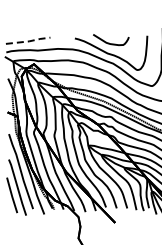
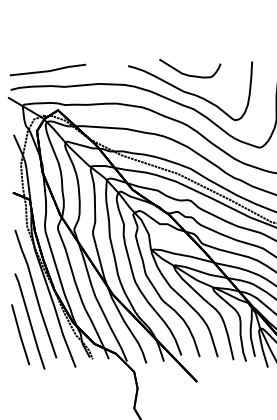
line: (29, 41) -> (50, 71), dashed -> solid

